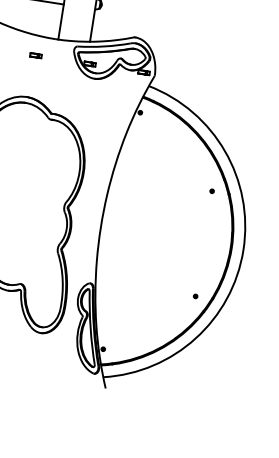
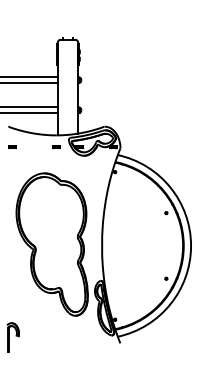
part: (34, 55) -> (55, 147), moved

